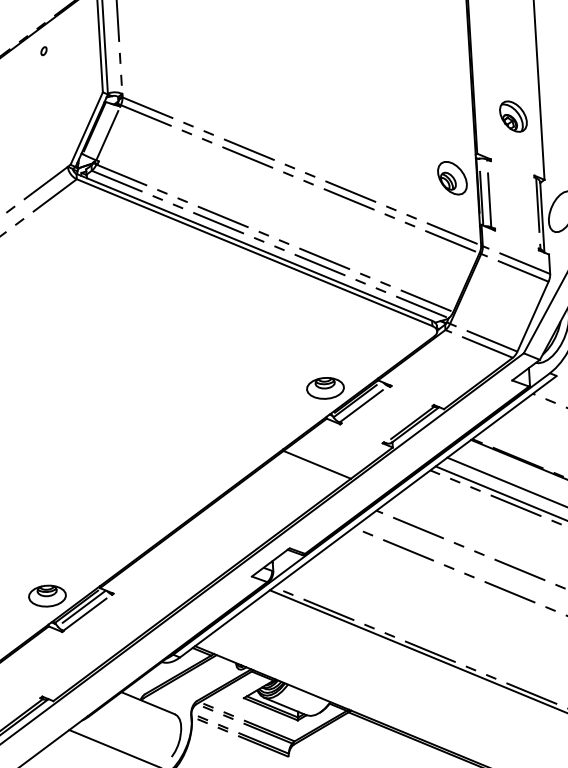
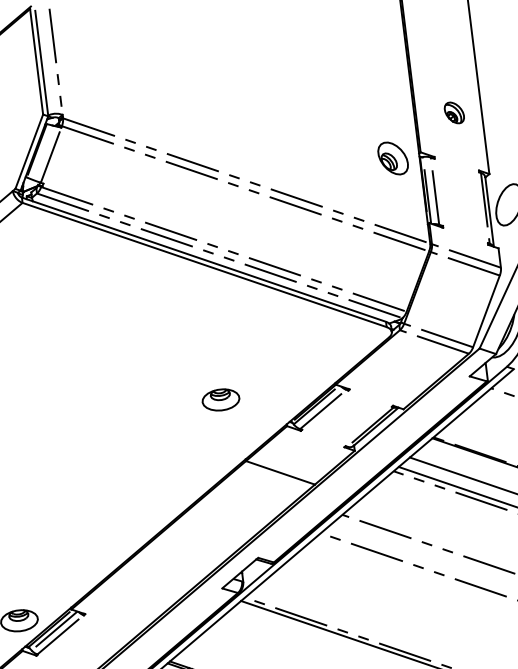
part: (513, 116) -> (454, 112), size x0.7
part: (452, 178) -> (393, 158), moved
part: (325, 388) -> (221, 400), moved

